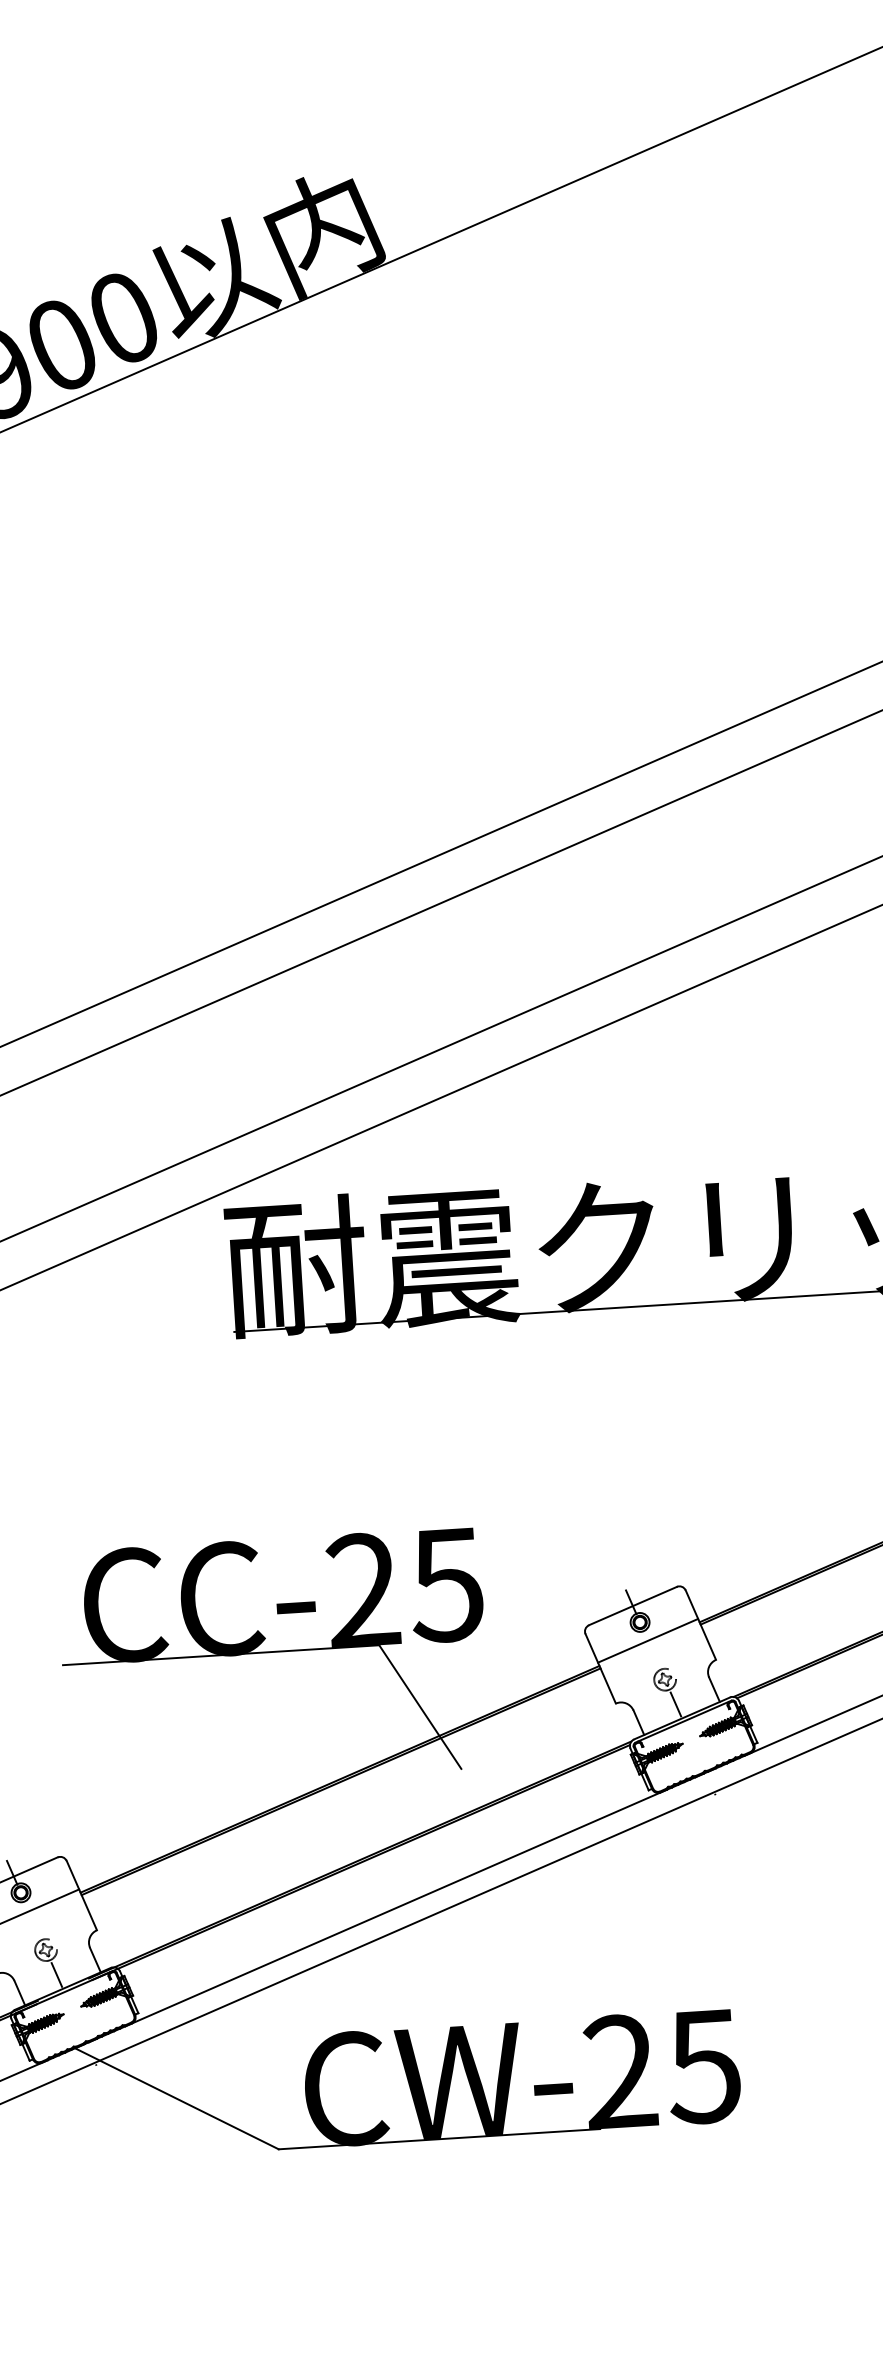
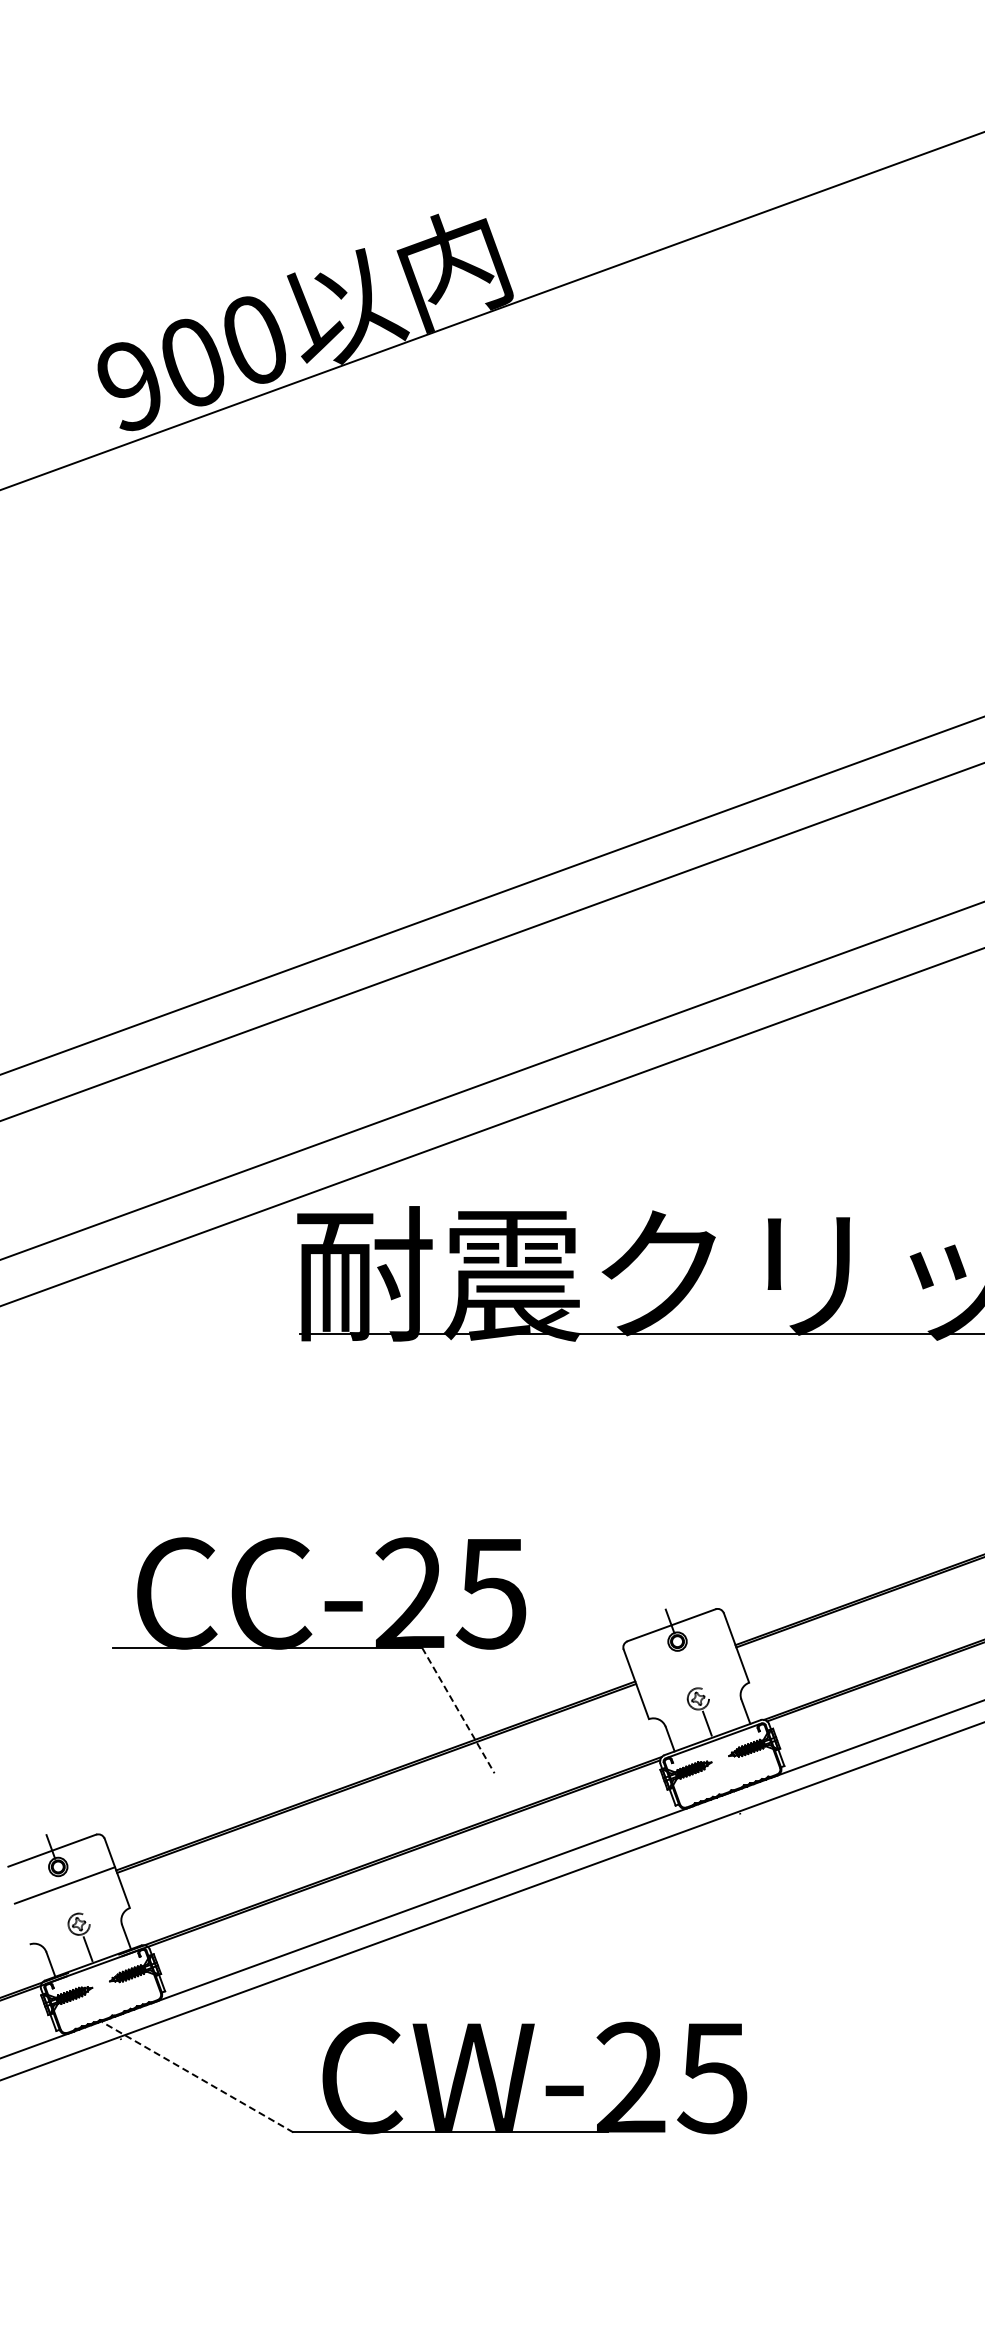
line: (648, 1640) -> (684, 1659), removed
line: (420, 1708) -> (458, 1711), solid -> dashed
line: (177, 2099) -> (197, 2077), solid -> dashed

